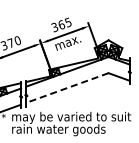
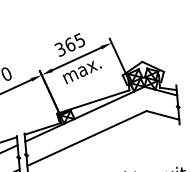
line: (67, 87) -> (86, 137), dashed -> solid

